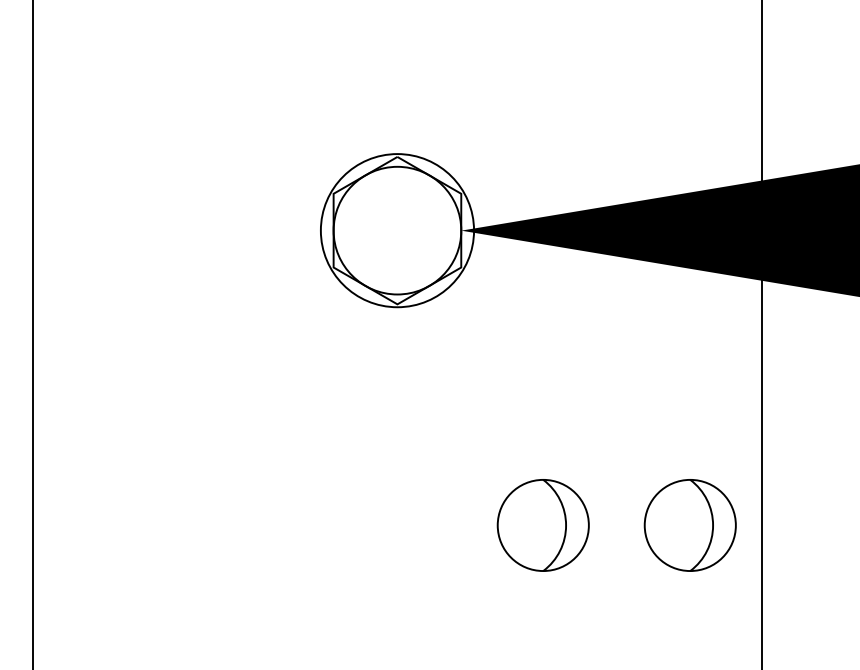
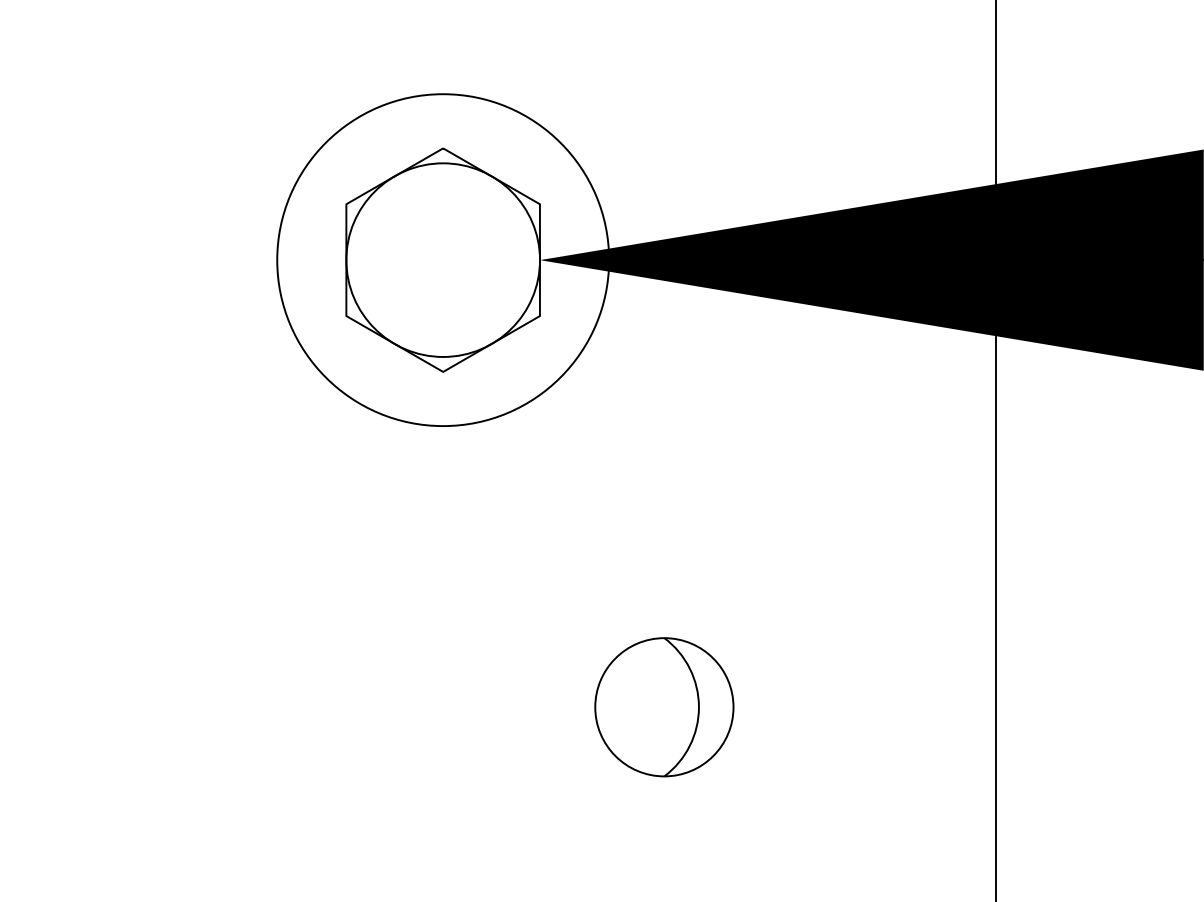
circle: (397, 230) -> (443, 259), size x1.43
part: (689, 525) -> (886, 707), removed

